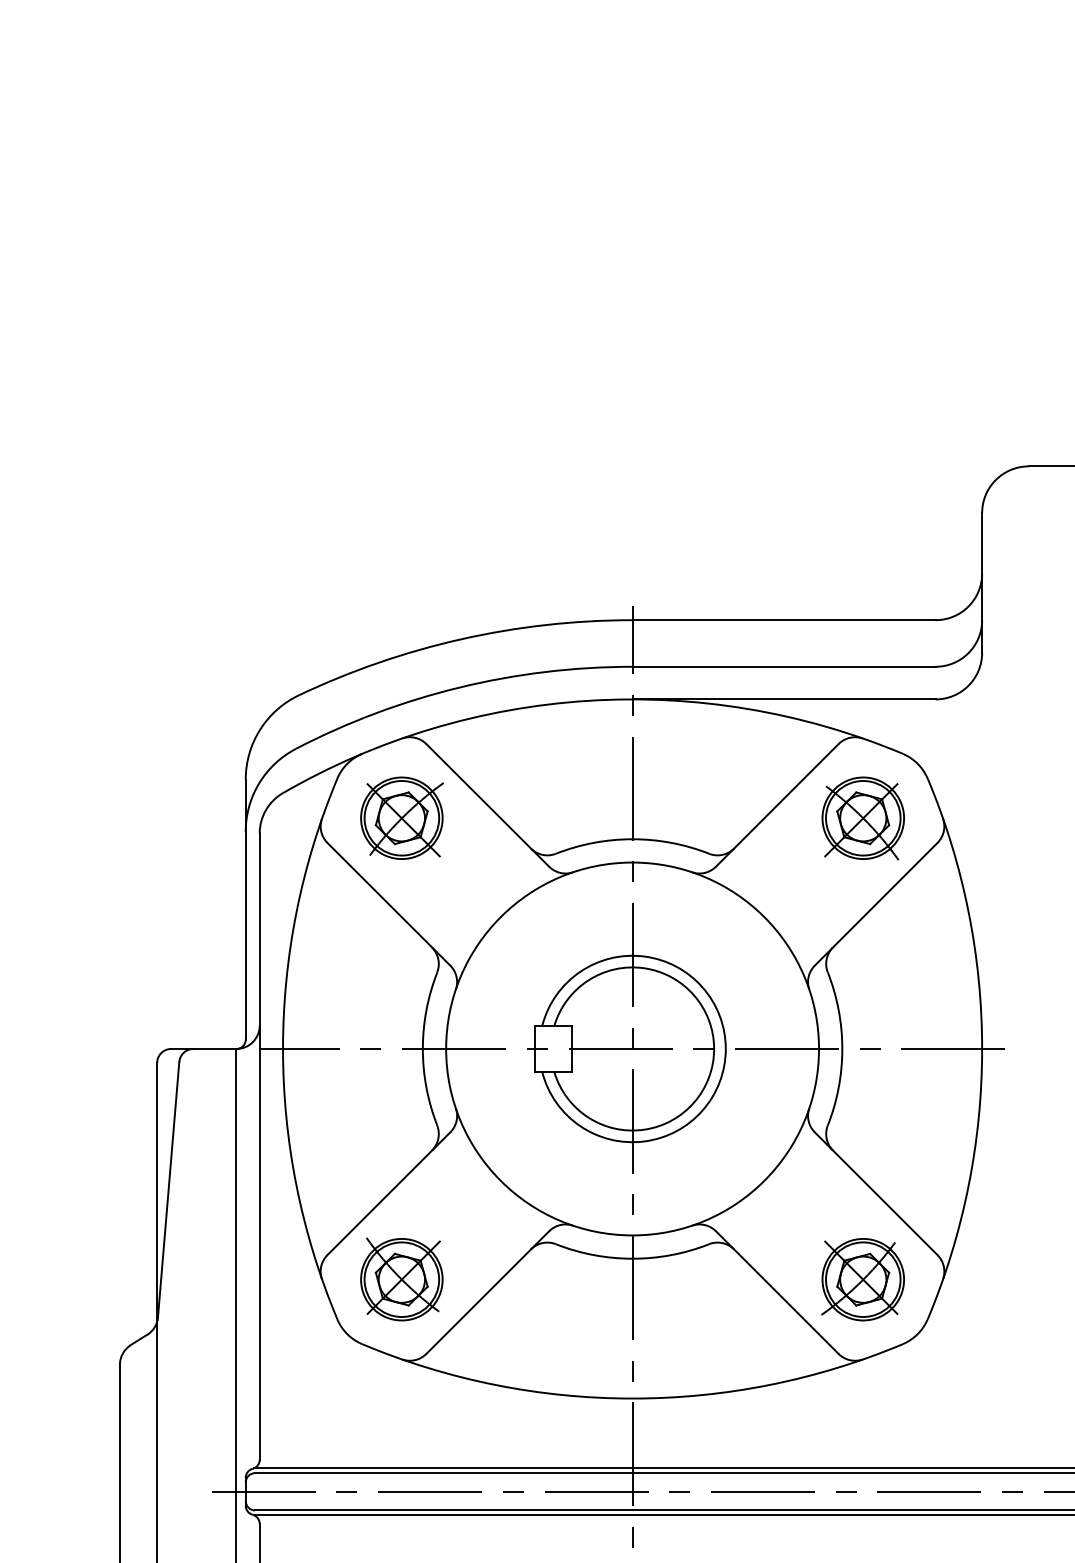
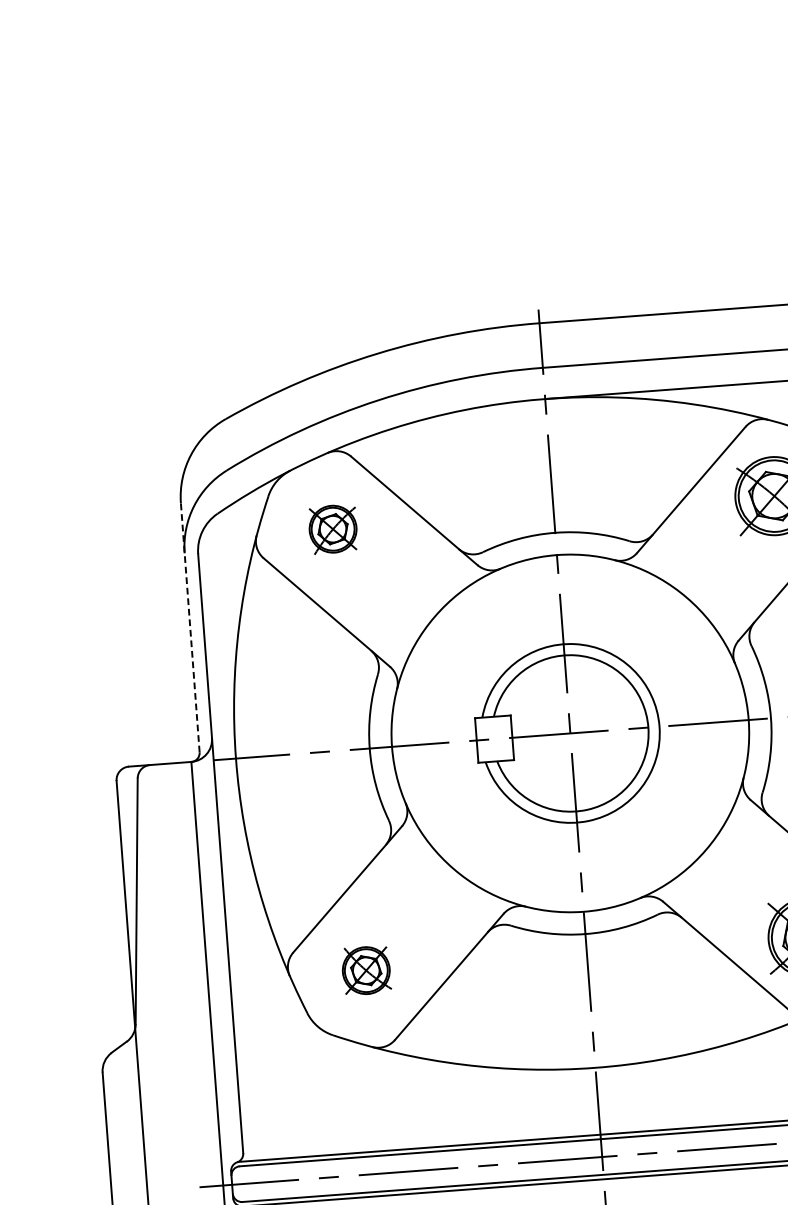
part: (401, 817) -> (332, 528), size x0.6
line: (245, 909) -> (190, 627), solid -> dashed
part: (401, 1279) -> (365, 970), size x0.6

